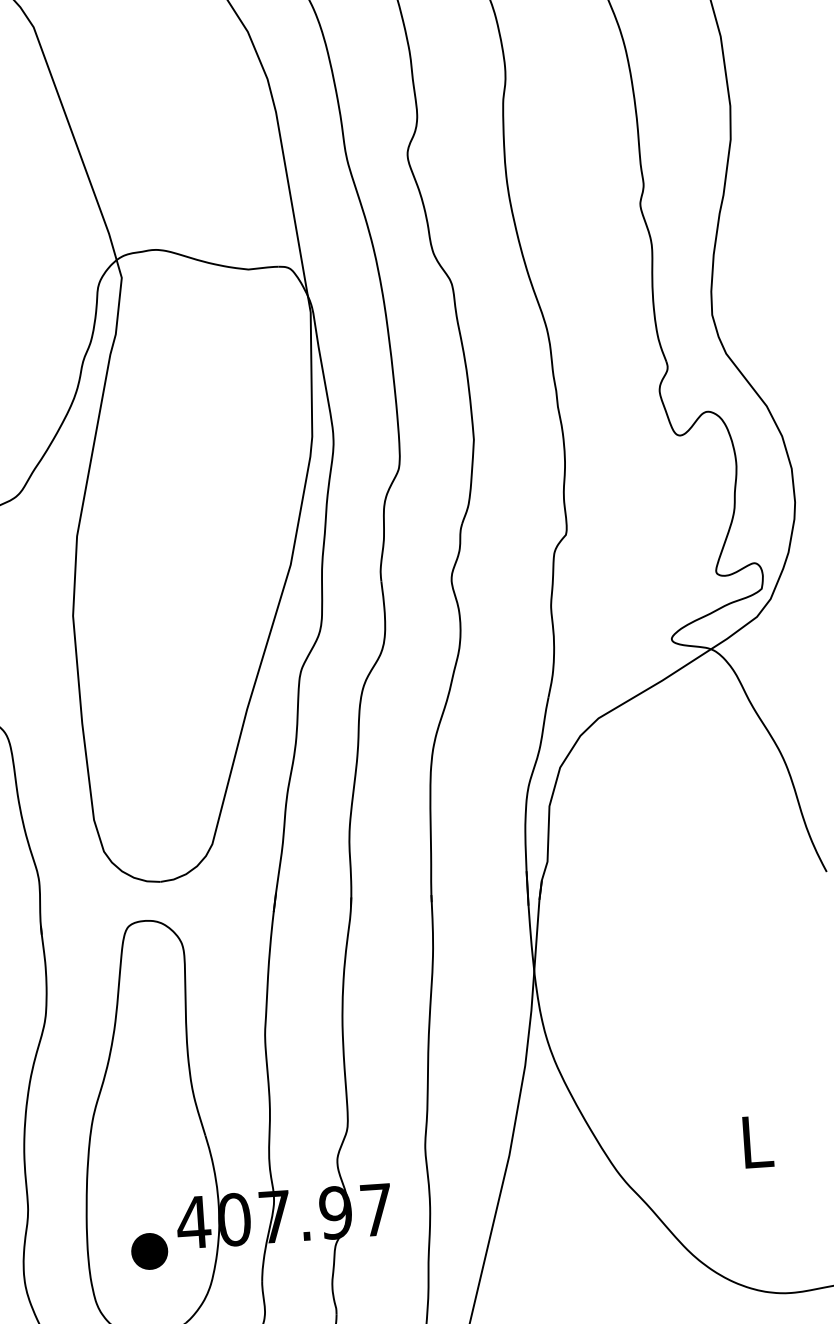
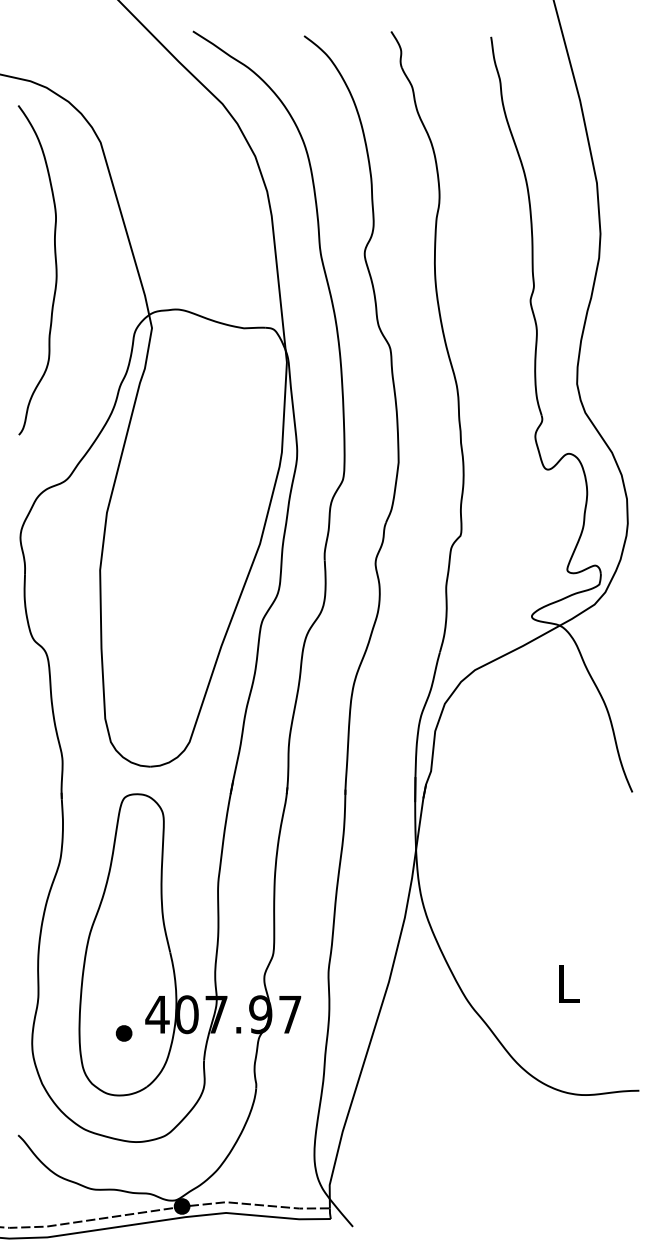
part: (148, 1251) -> (123, 1033), size x0.62

